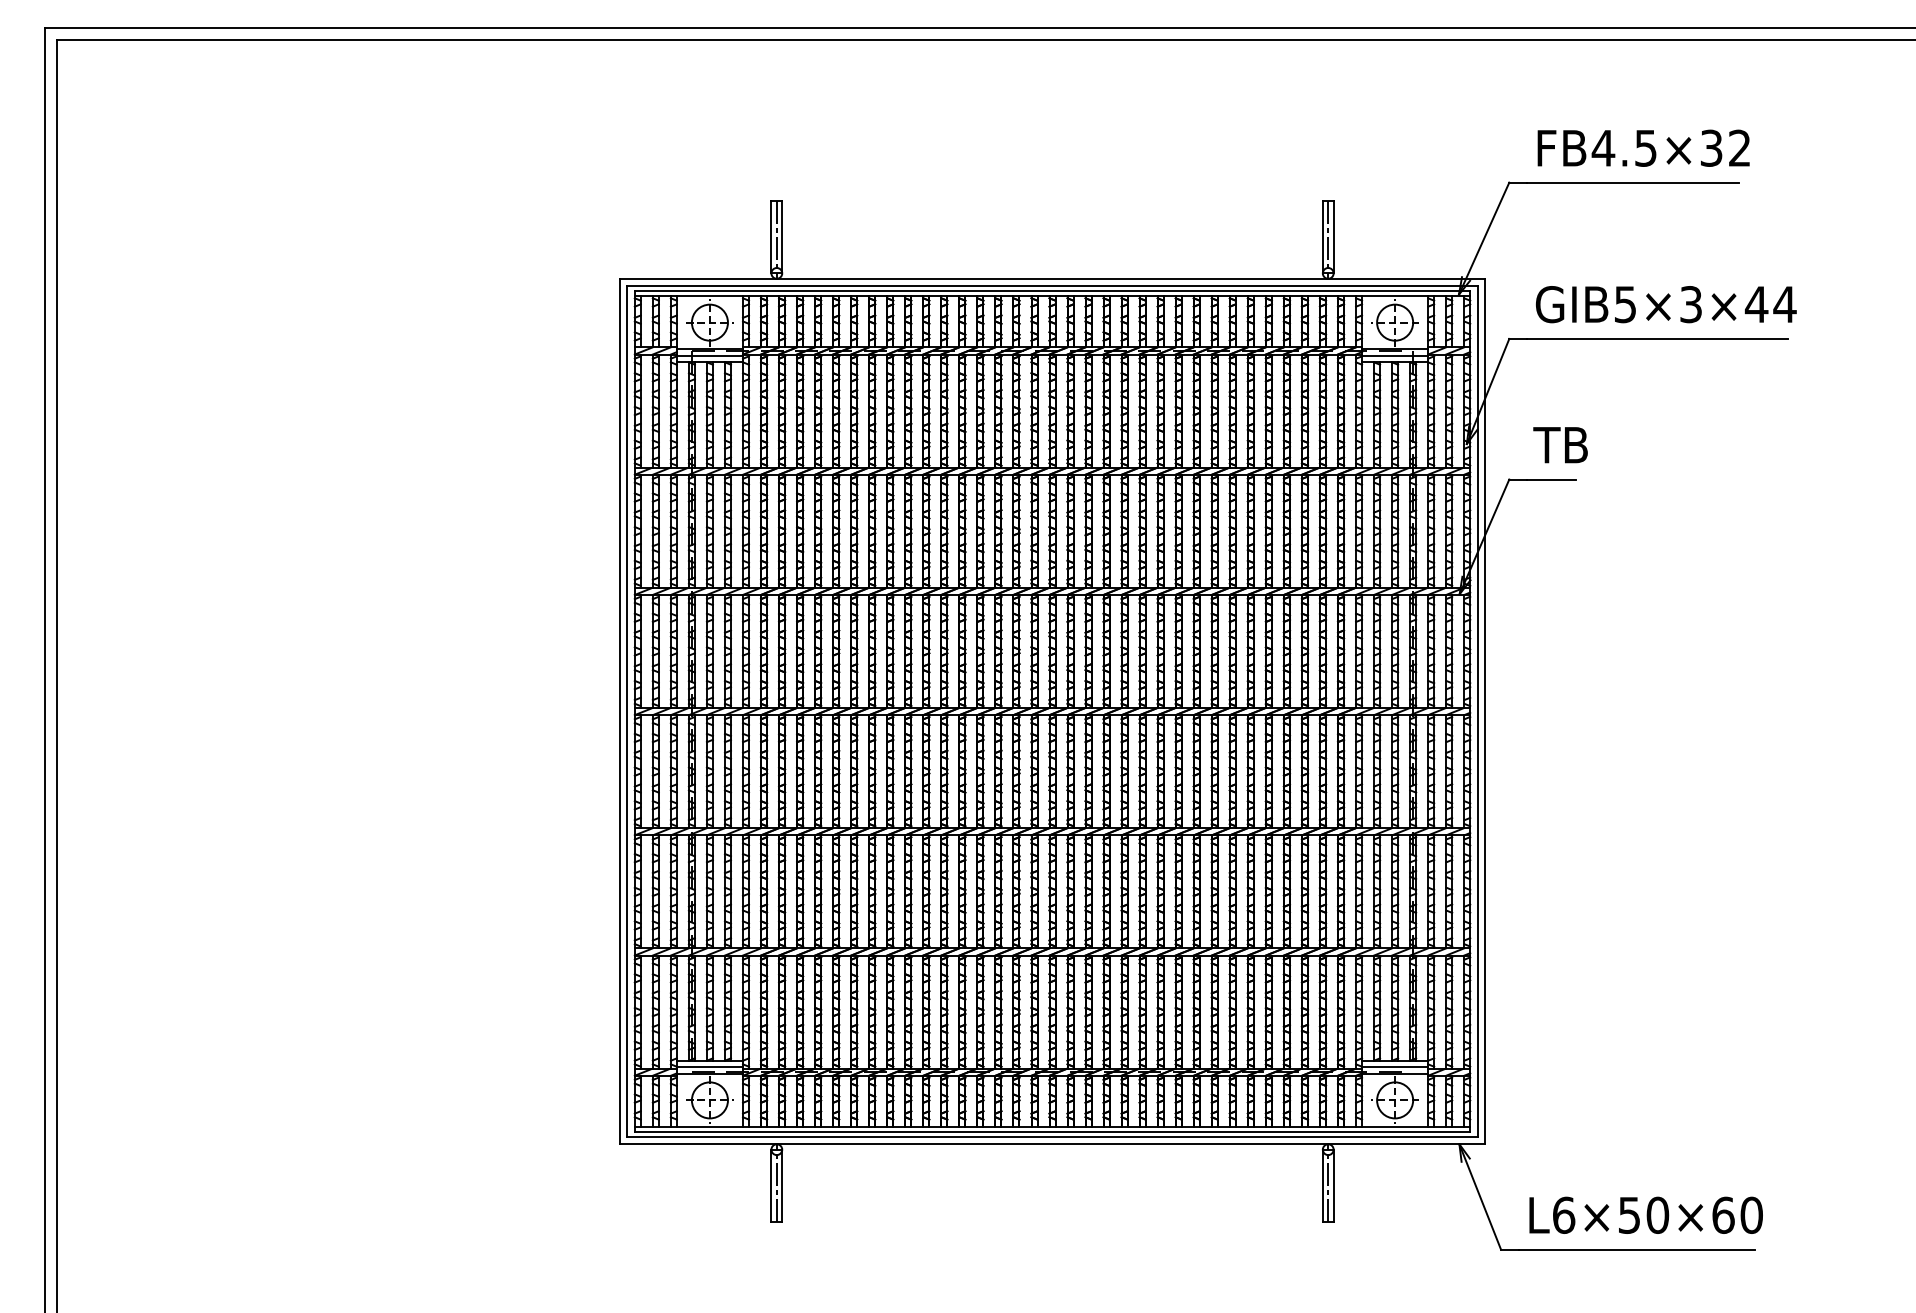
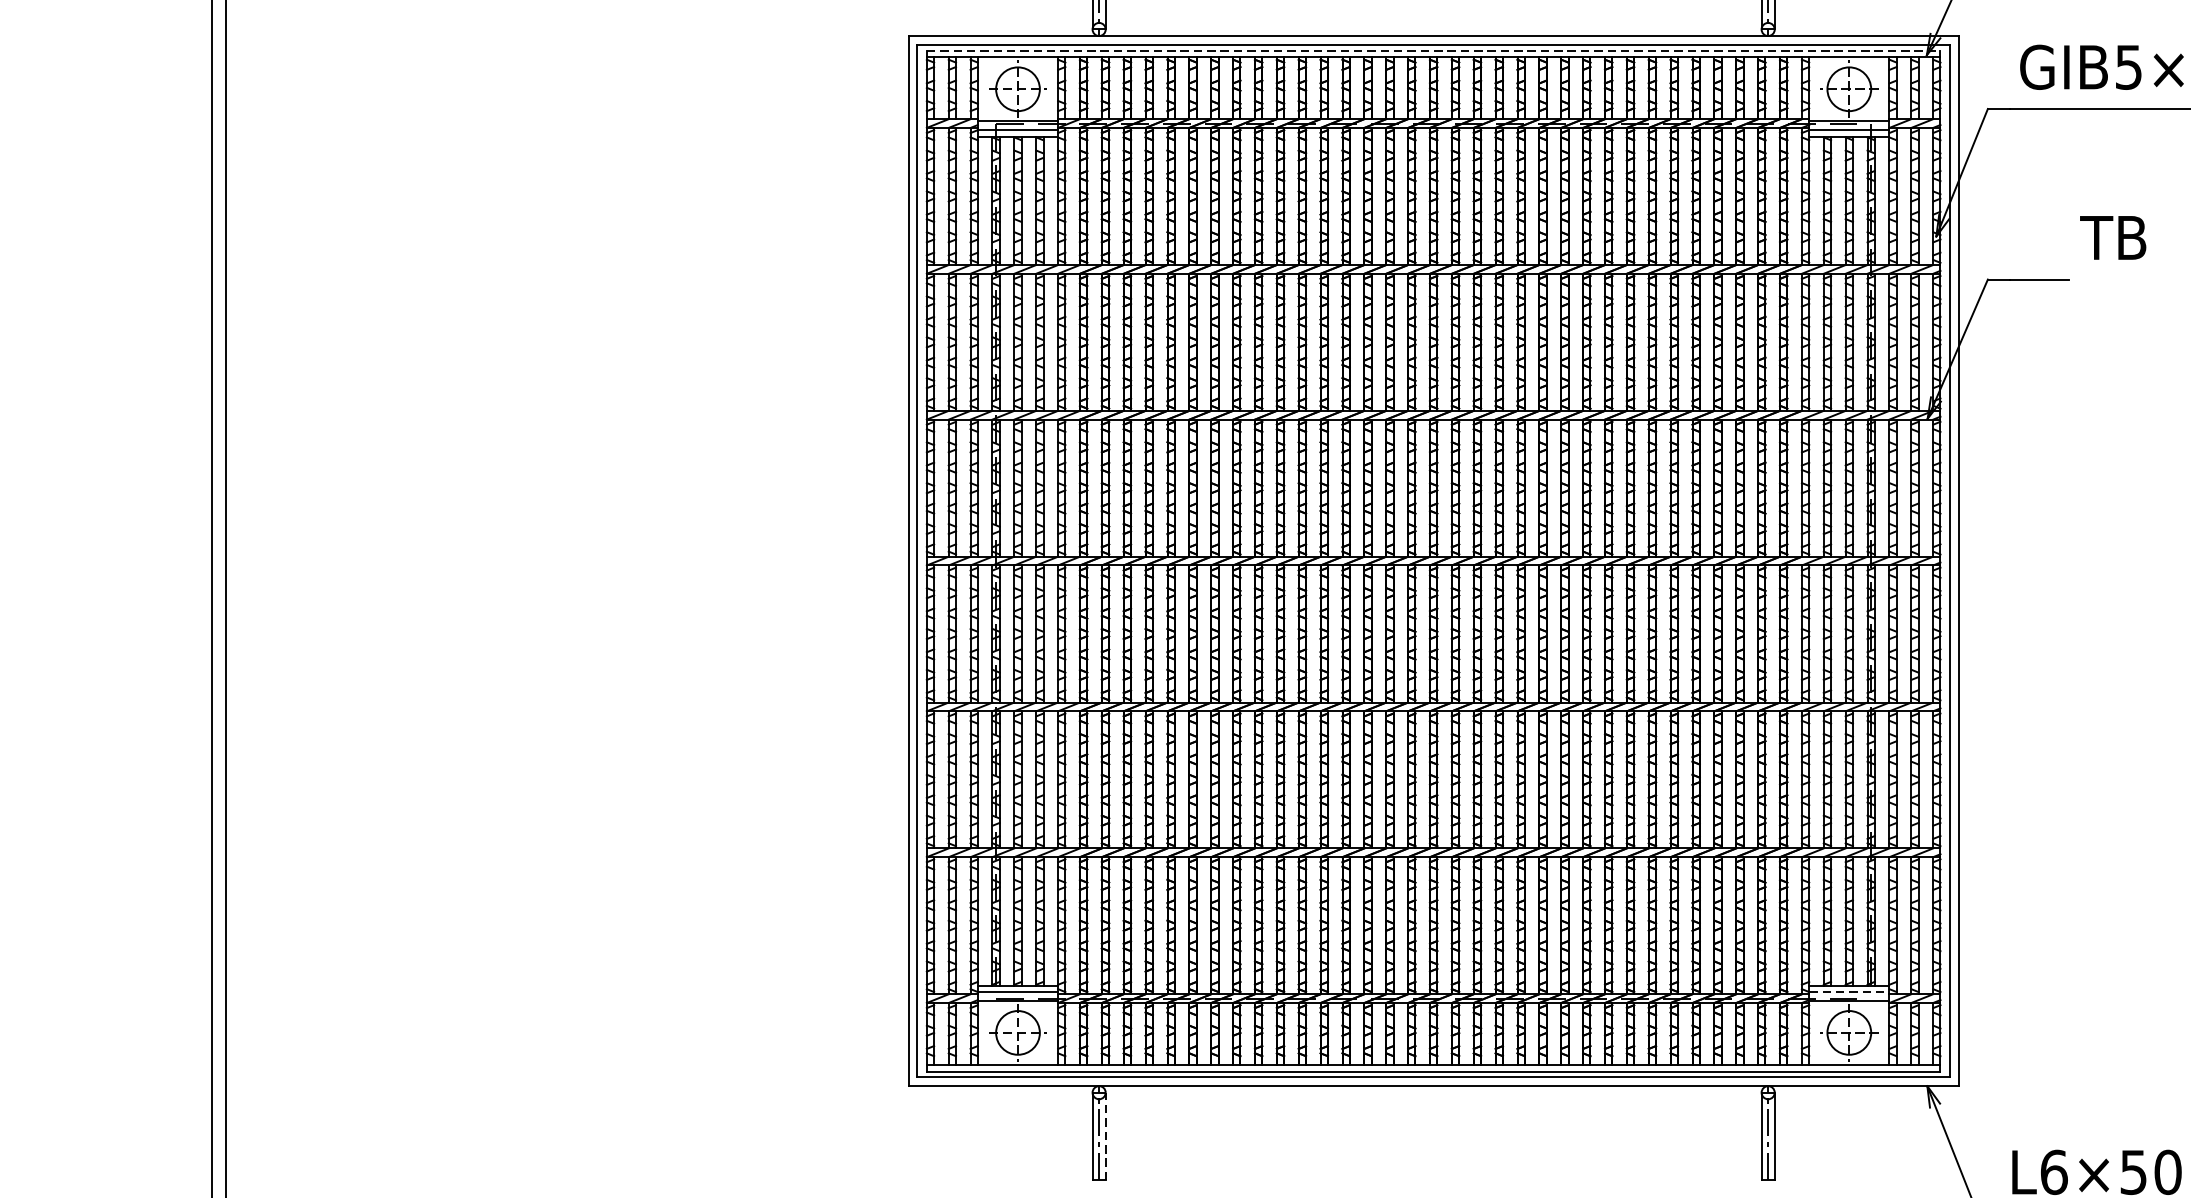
line: (1052, 290) -> (1433, 50), solid -> dashed
text: (1560, 445) -> (2113, 238), moved
line: (1395, 1066) -> (1849, 991), solid -> dashed
line: (782, 1185) -> (1106, 1136), solid -> dashed

